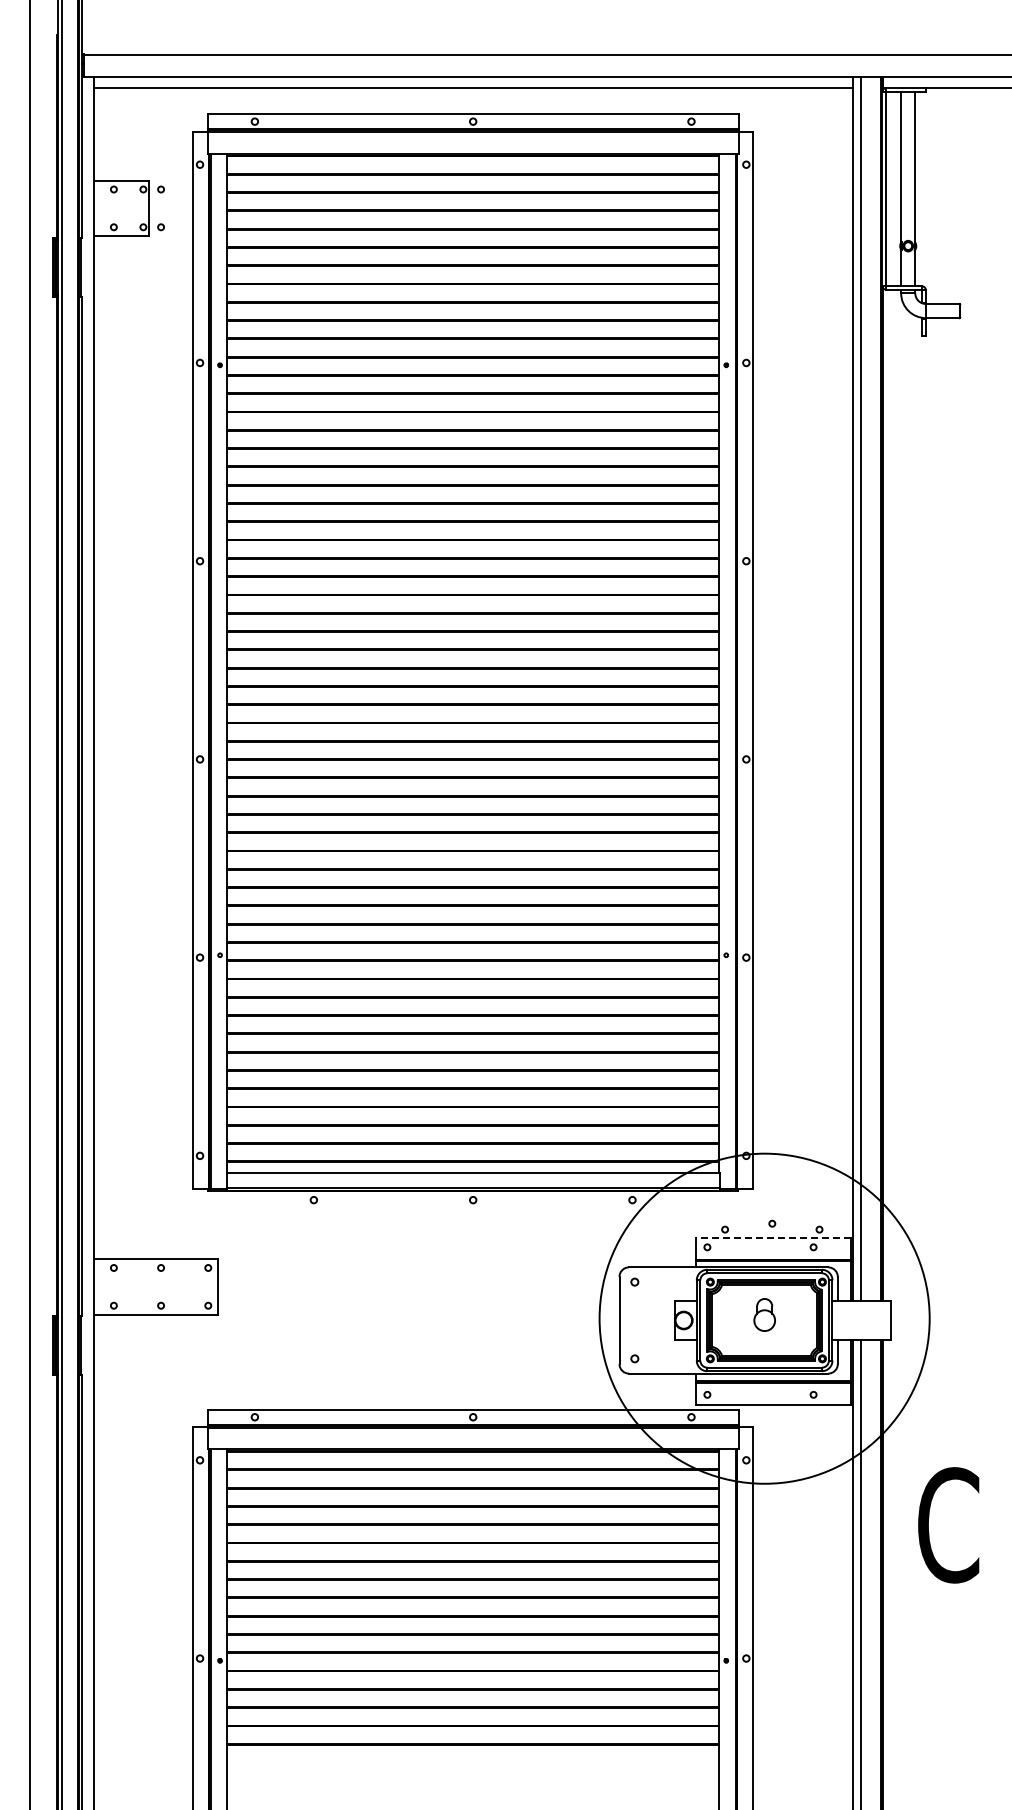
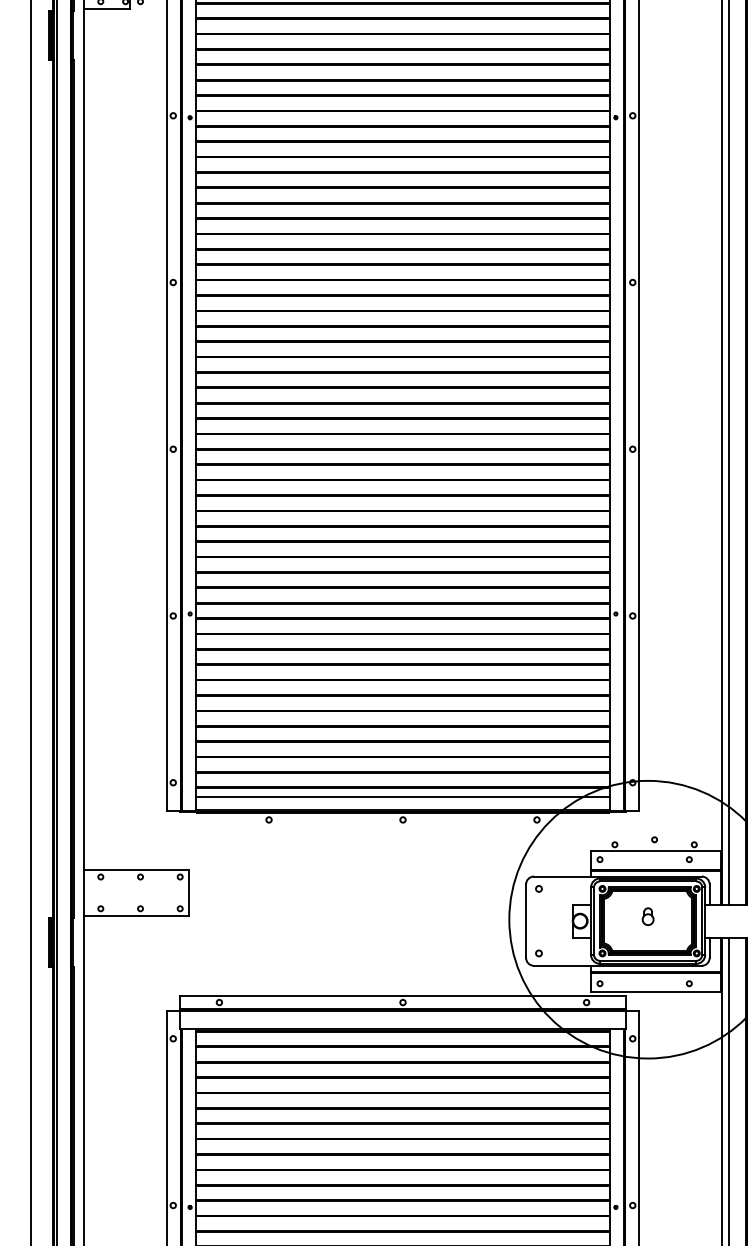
line: (772, 1237) -> (654, 851), dashed -> solid
part: (764, 1315) -> (648, 916), size x0.62

